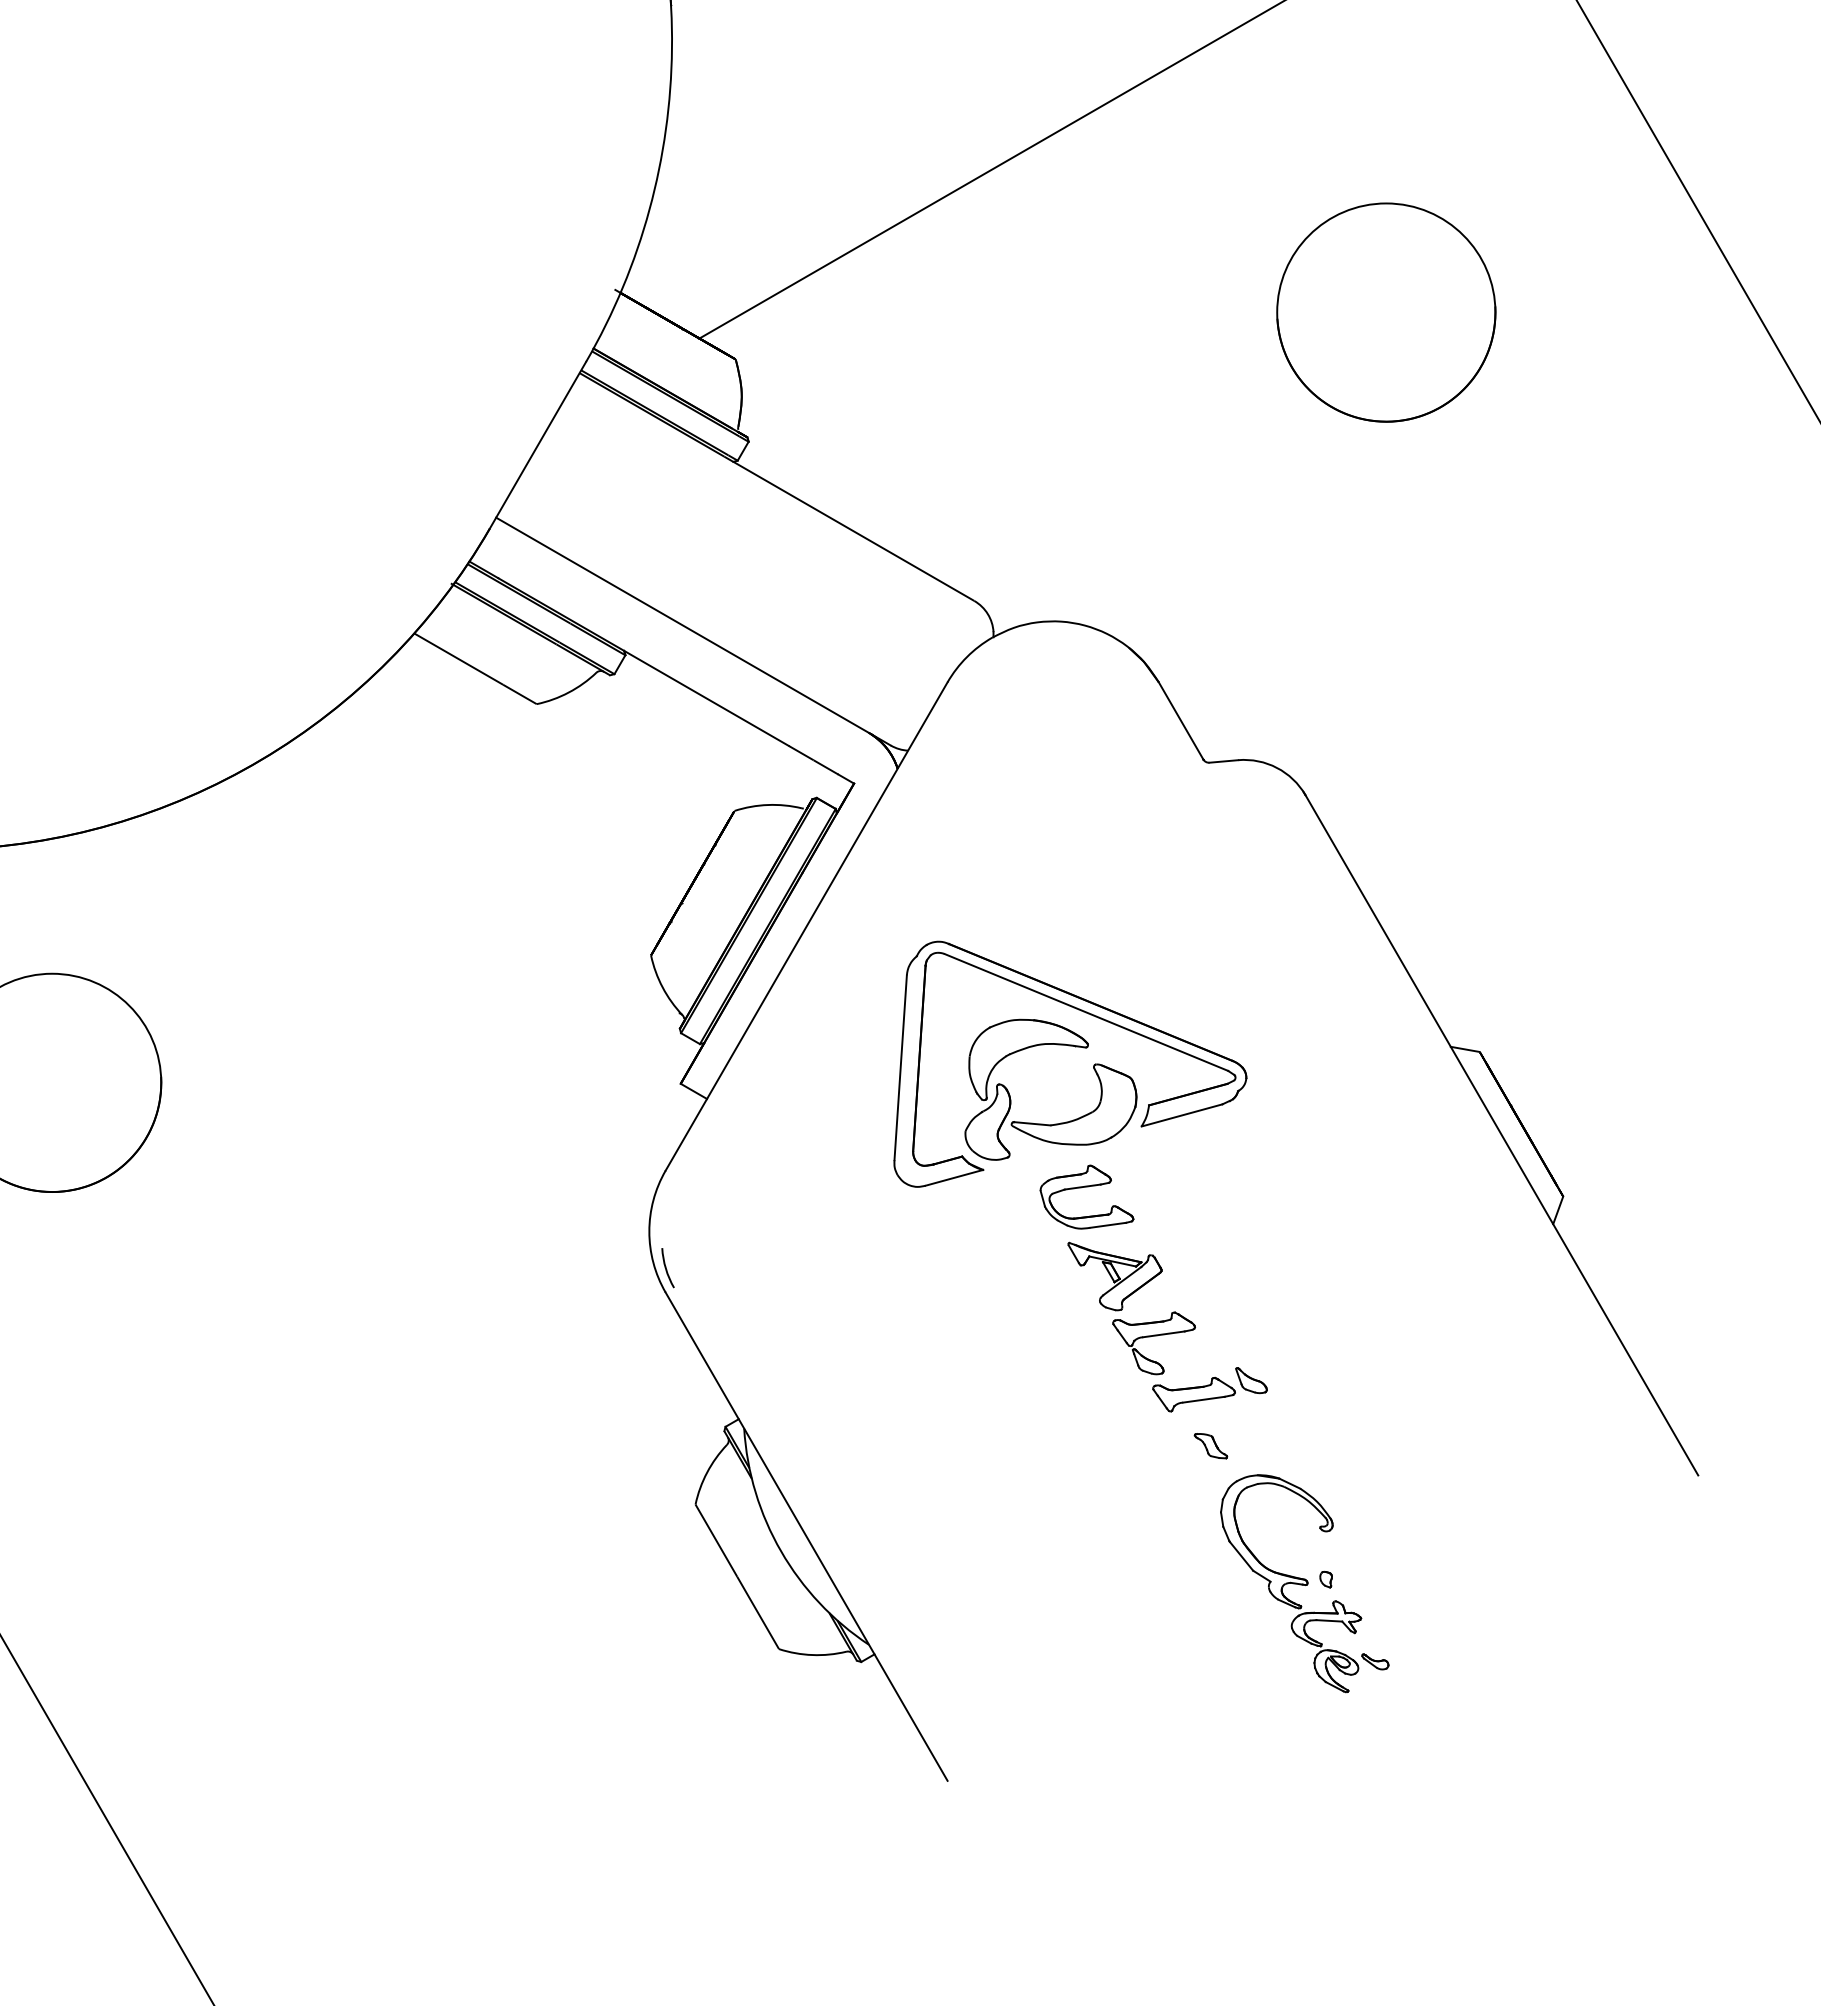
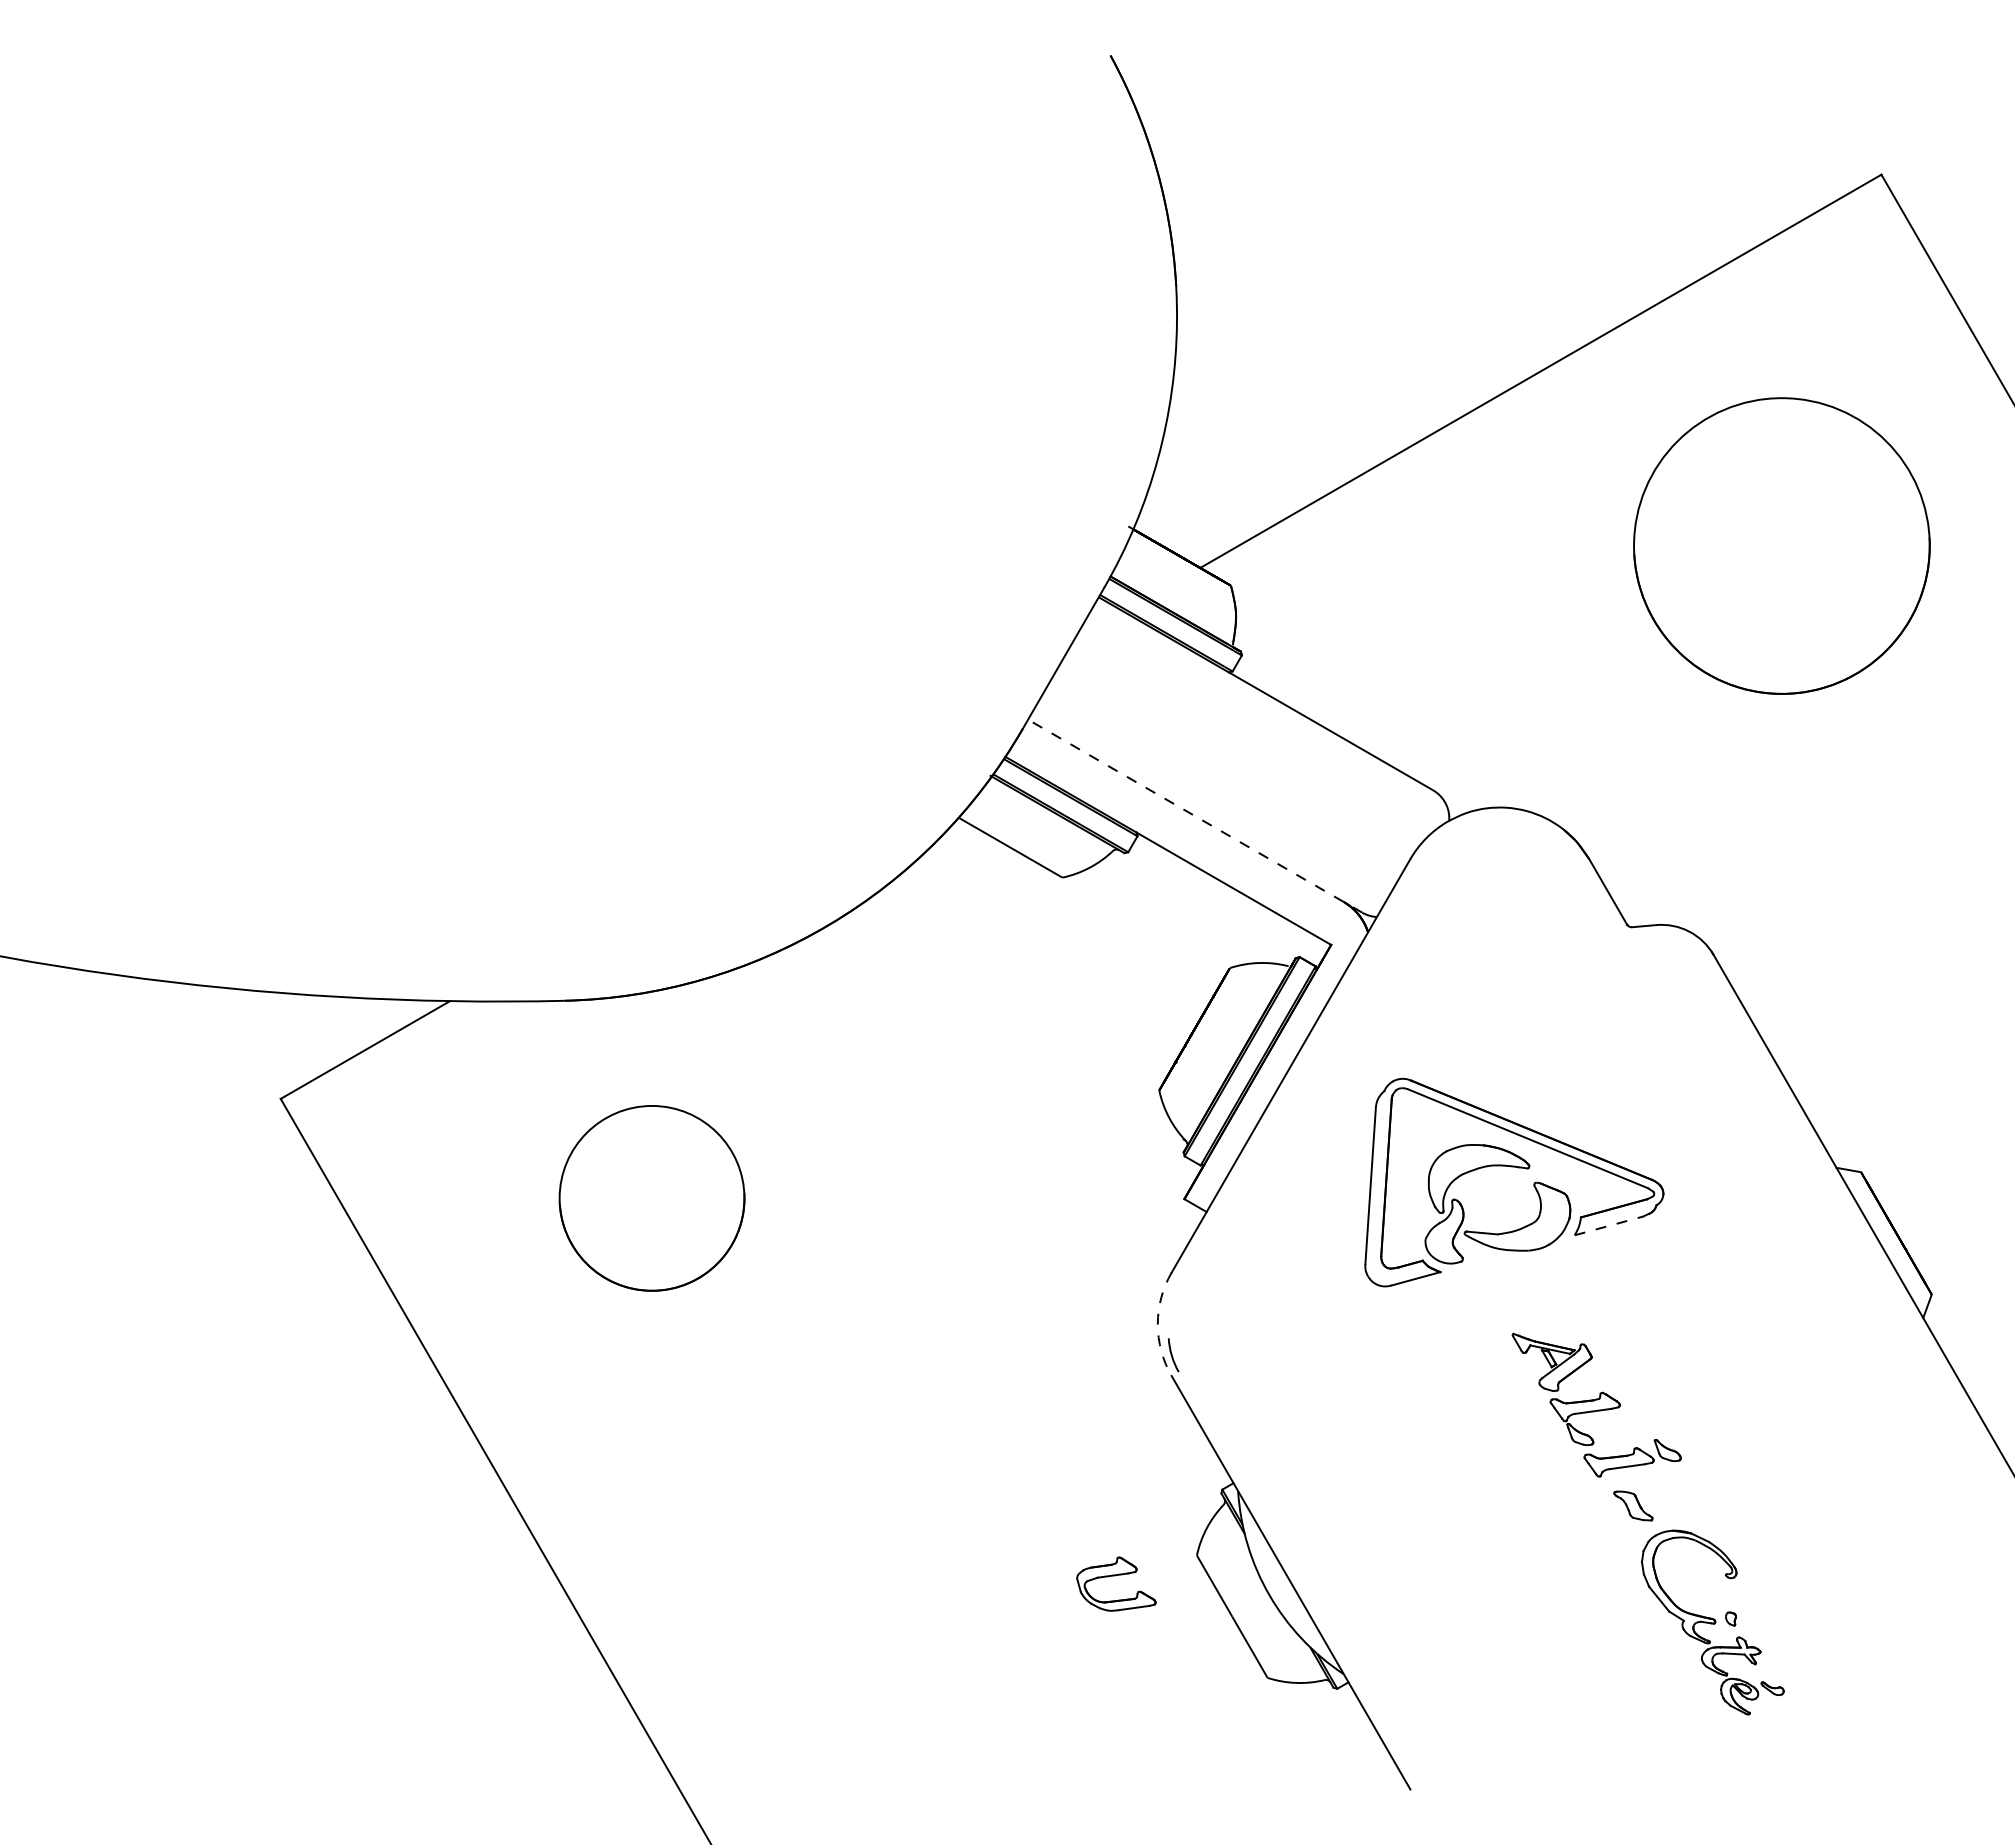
part: (1385, 311) -> (1781, 545), size x1.6
line: (693, 631) -> (1195, 816), solid -> dashed
line: (1182, 1114) -> (1609, 1225), solid -> dashed
part: (1085, 1188) -> (1115, 1576), moved
arc: (648, 1231) -> (1157, 1324), solid -> dashed
part: (1211, 1445) -> (1633, 1505), size x1.4

